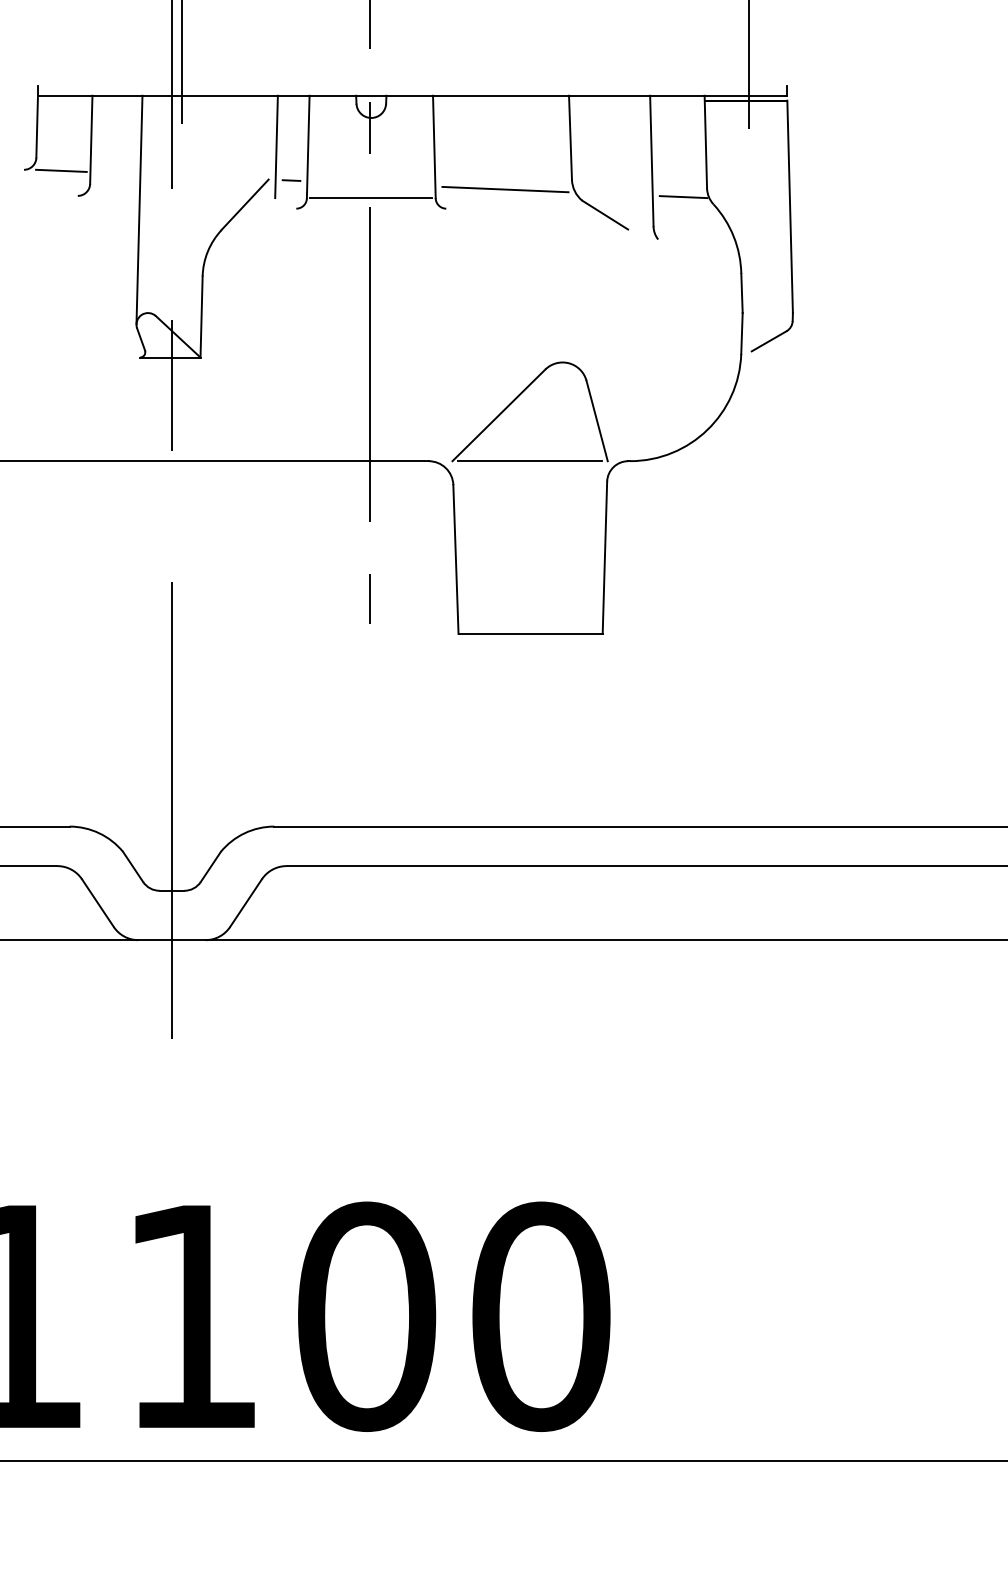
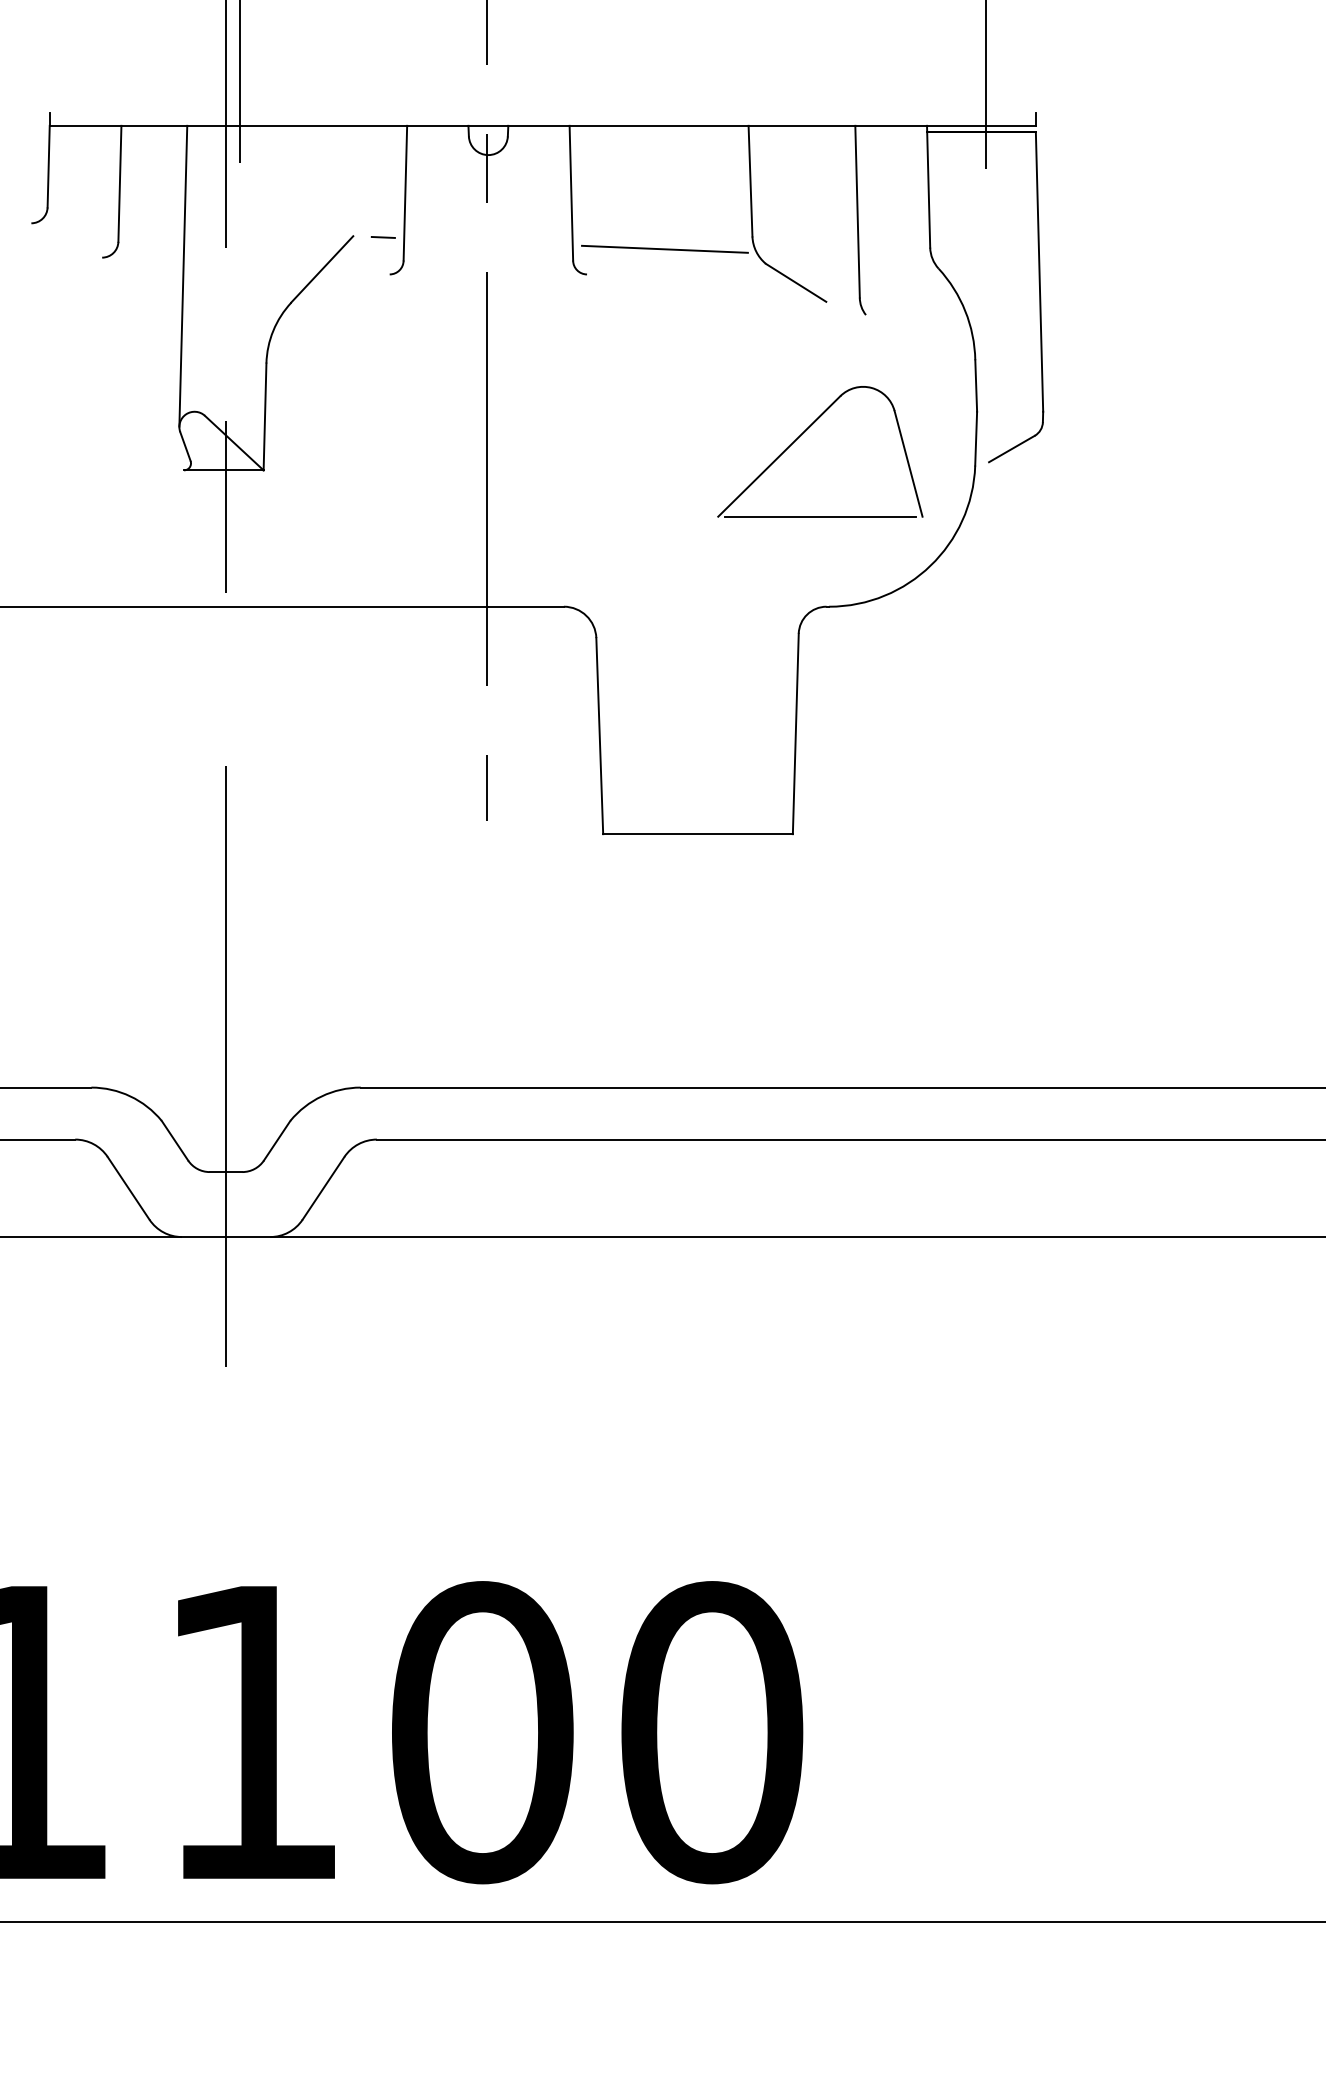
line: (276, 146) -> (363, 192), removed
line: (61, 170) -> (80, 224), removed
line: (683, 196) -> (899, 258), removed
line: (371, 198) -> (488, 260), removed
part: (520, 395) -> (807, 430), moved

